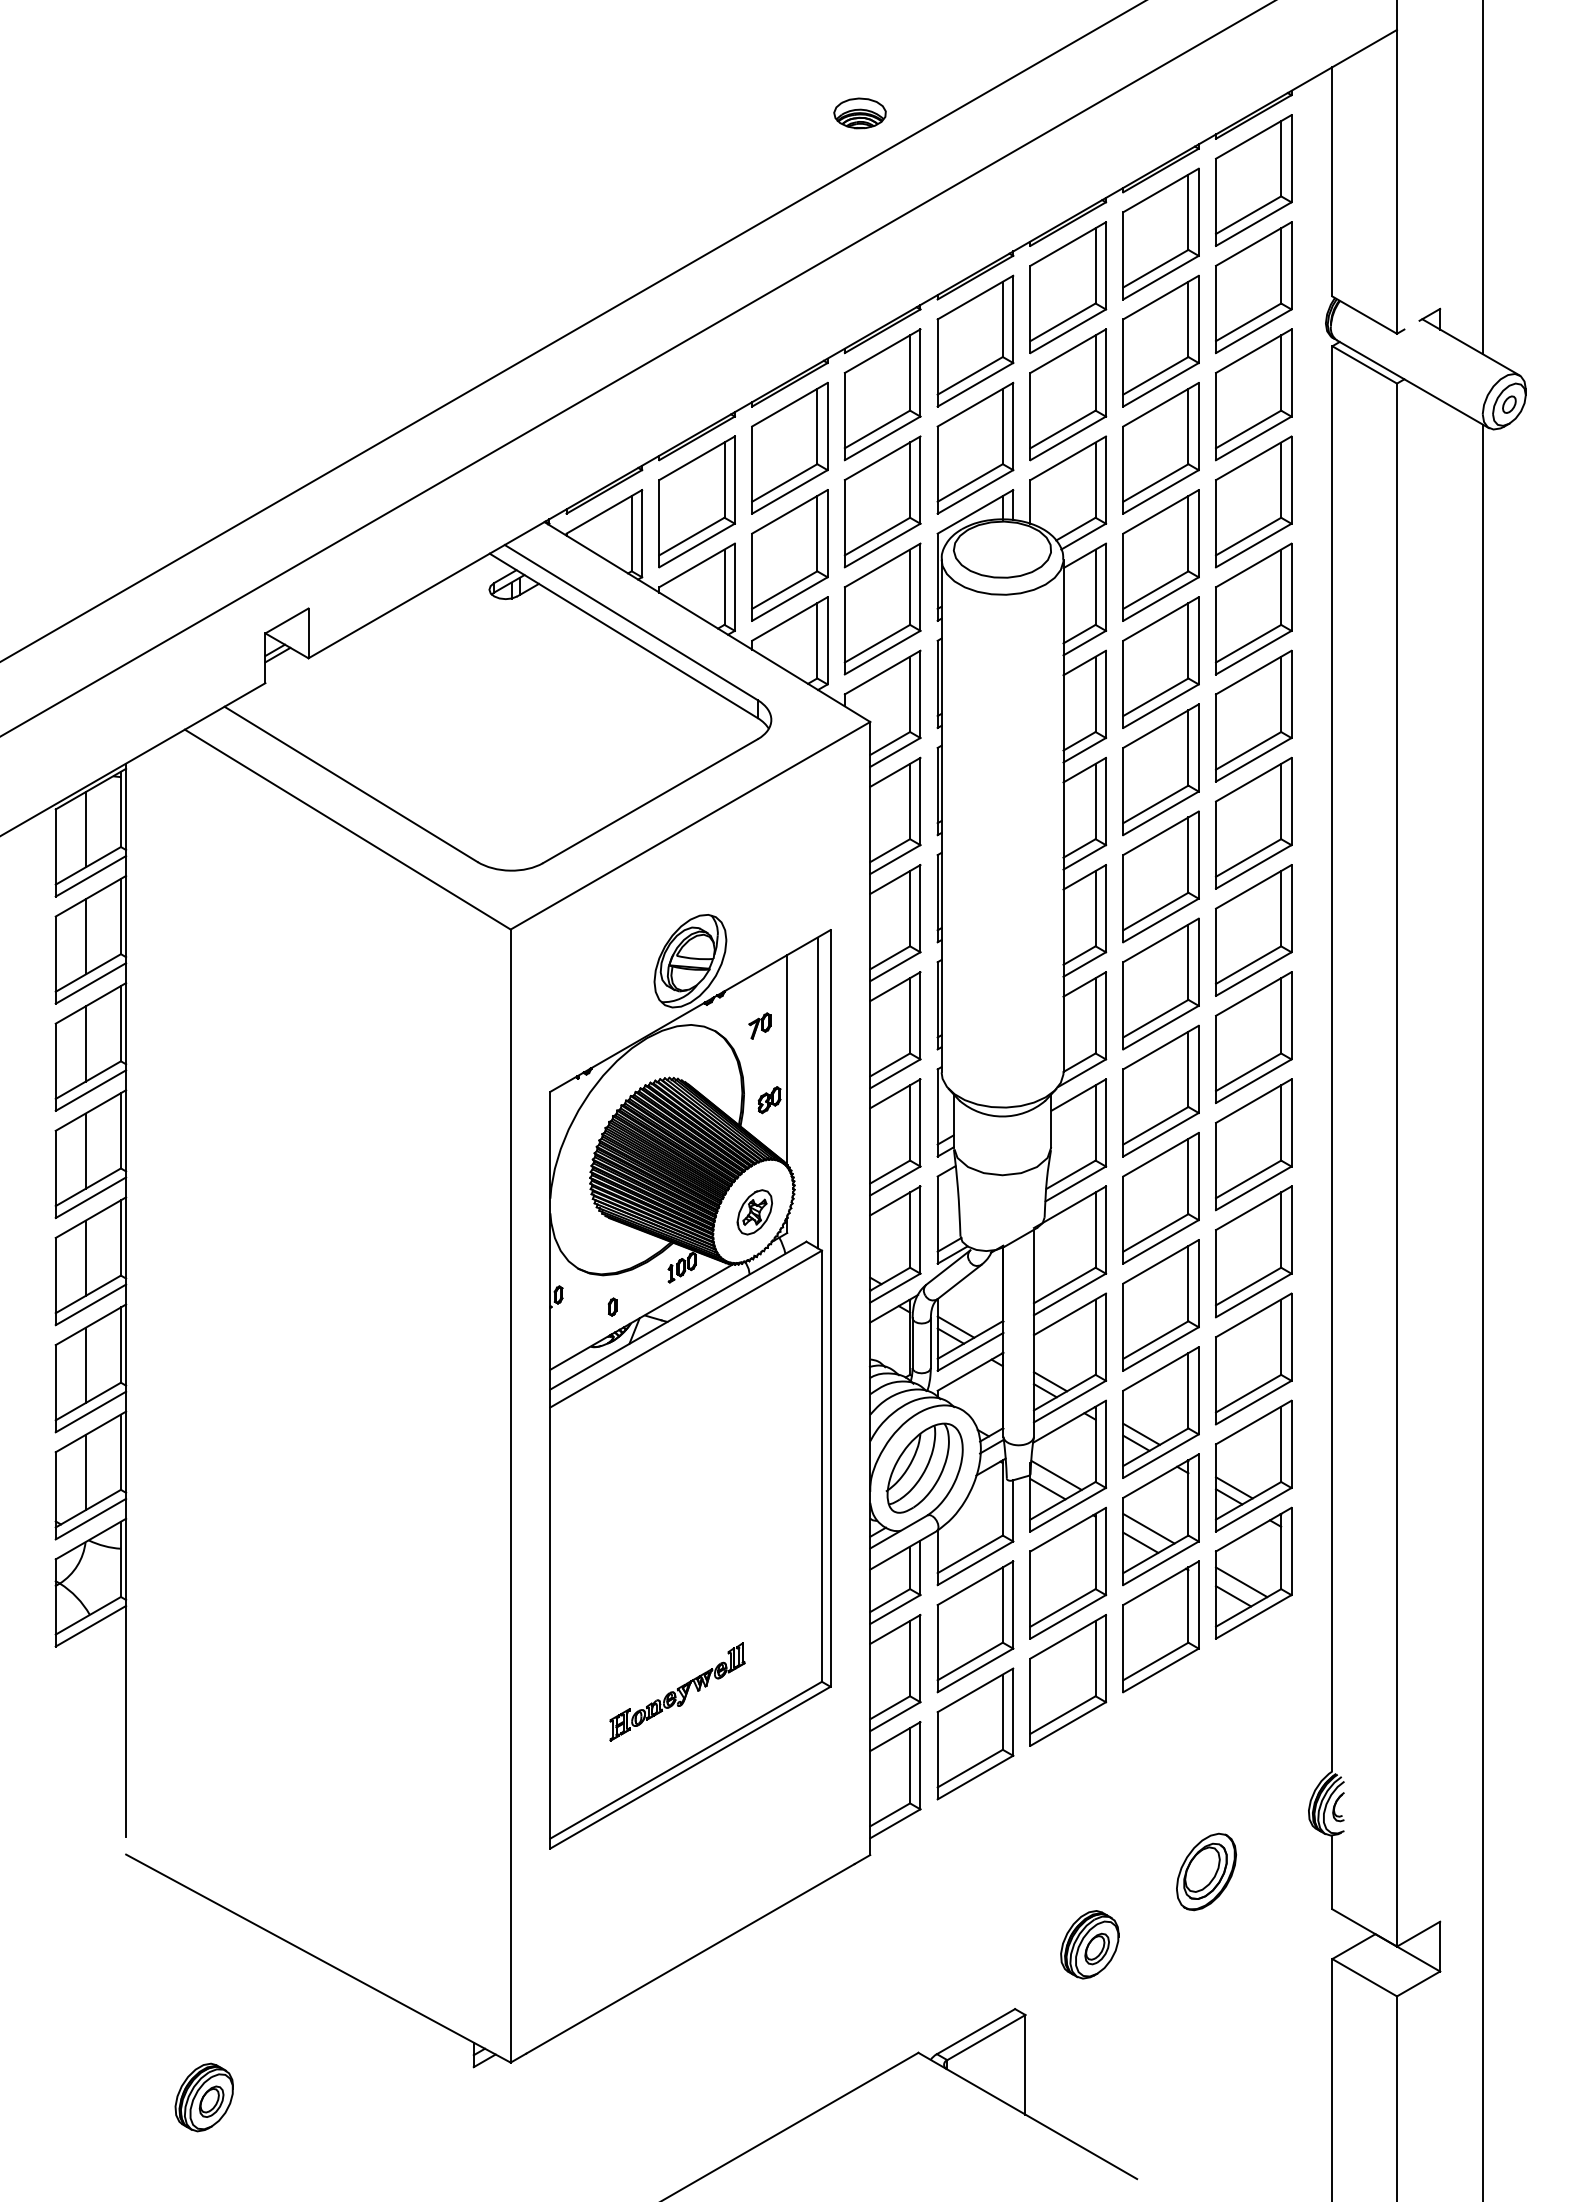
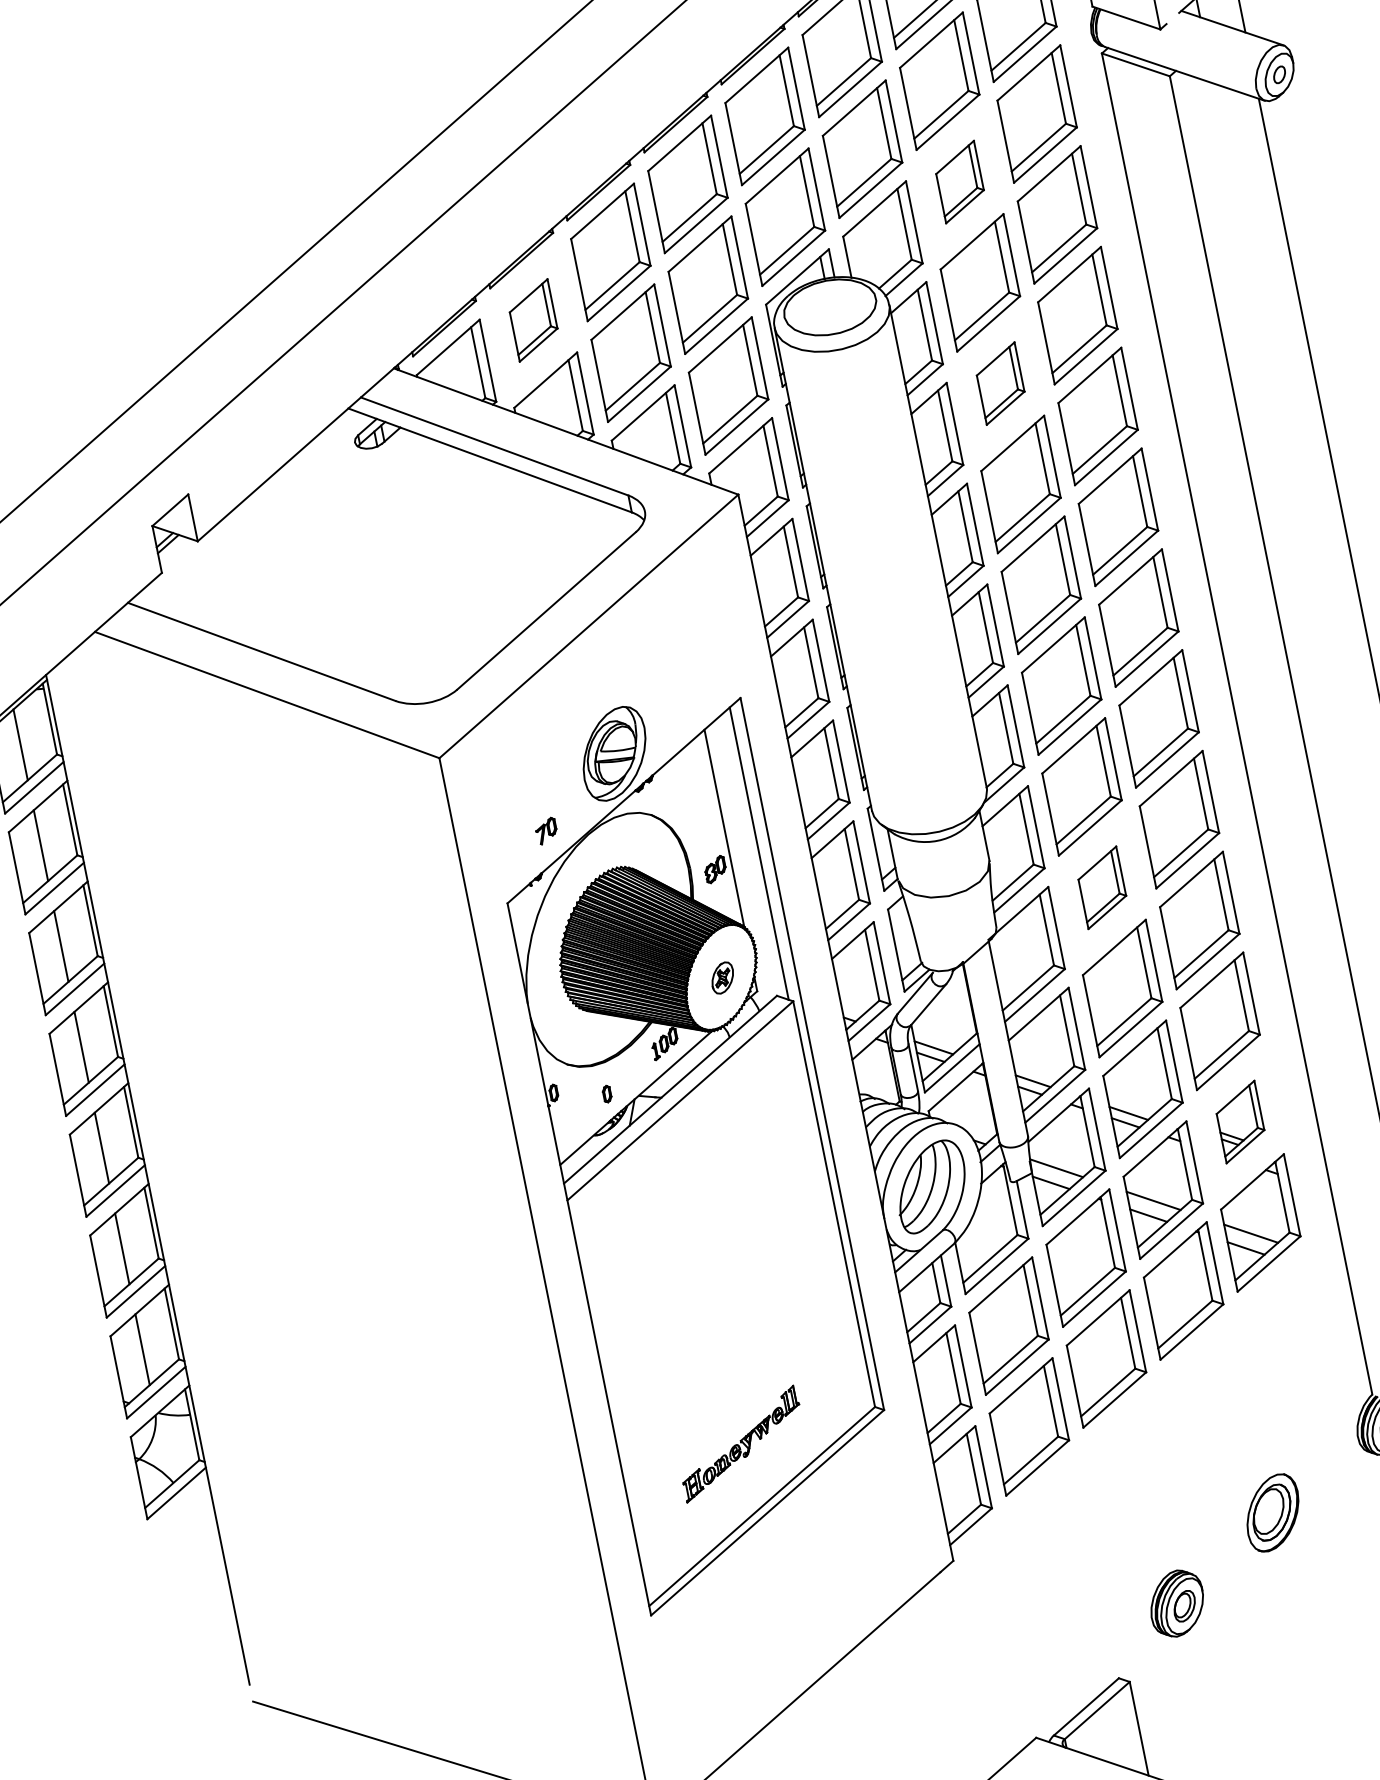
part: (1160, 448) -> (959, 182), size x0.6
part: (696, 501) -> (533, 320), size x0.6
part: (1160, 662) -> (1000, 383), size x0.6
part: (759, 1025) -> (545, 830), moved
part: (1160, 1198) -> (1101, 887), size x0.6
part: (754, 1212) -> (722, 978), size x0.7
part: (1253, 1465) -> (1240, 1121), size x0.6

